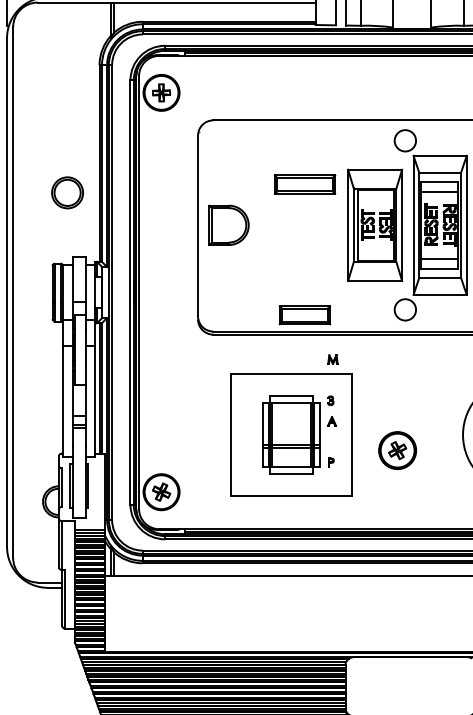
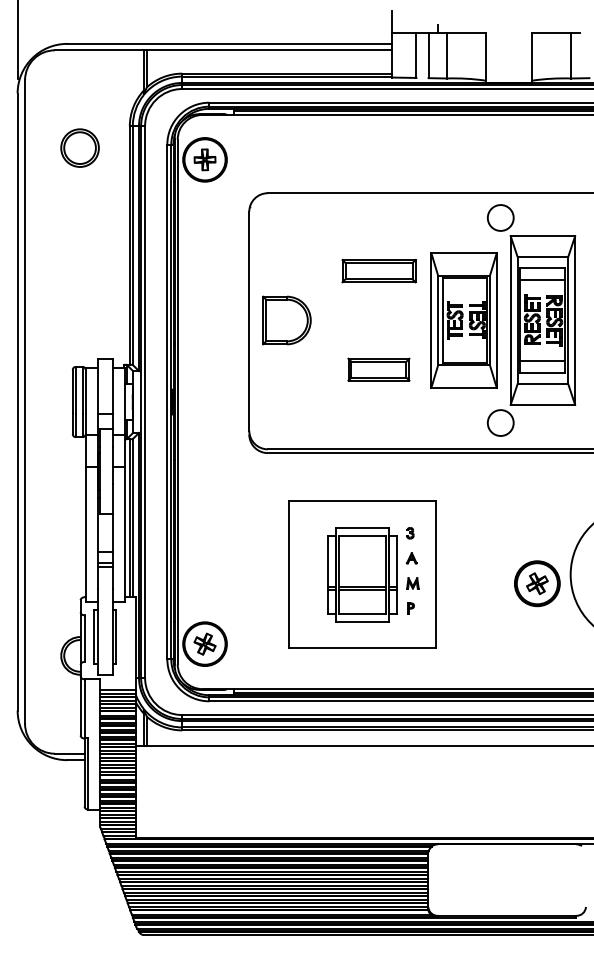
part: (67, 192) -> (79, 147), moved
part: (304, 315) -> (378, 369), moved
part: (332, 359) -> (412, 583), moved
part: (397, 450) -> (537, 583), moved

